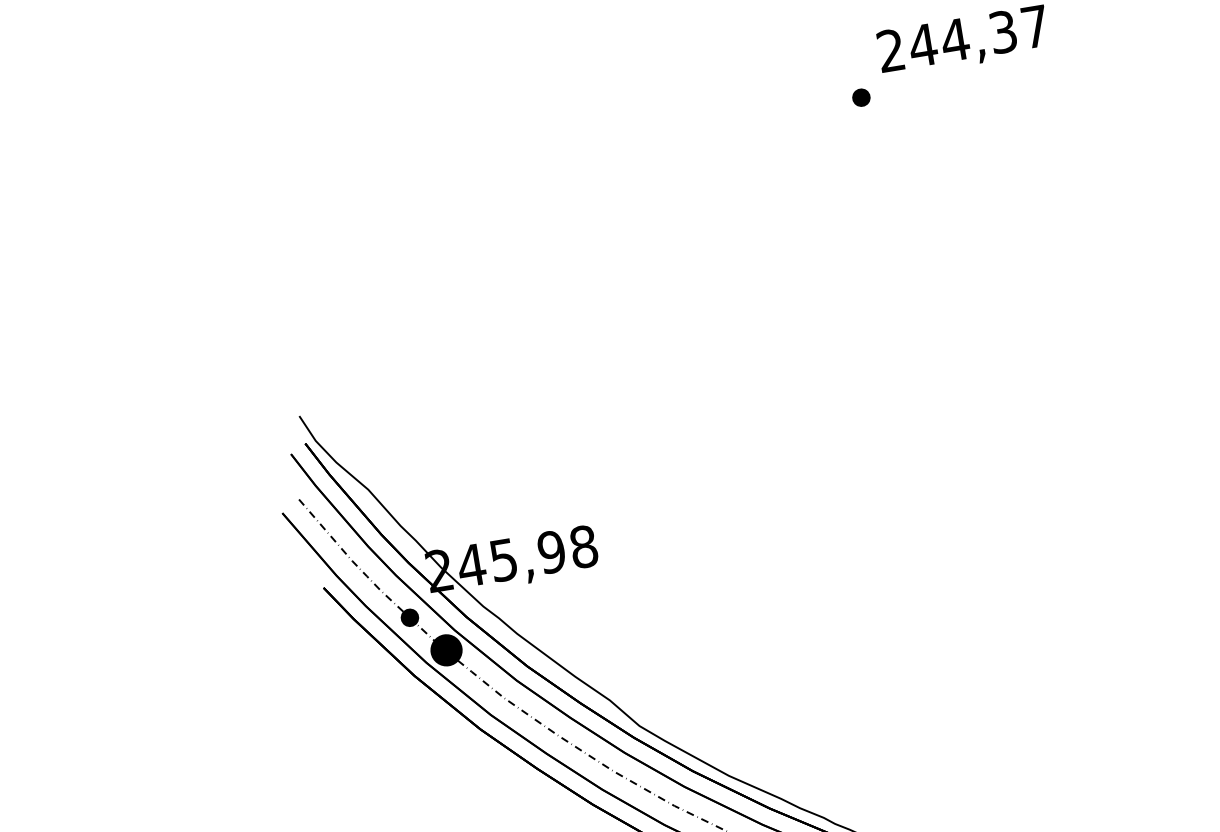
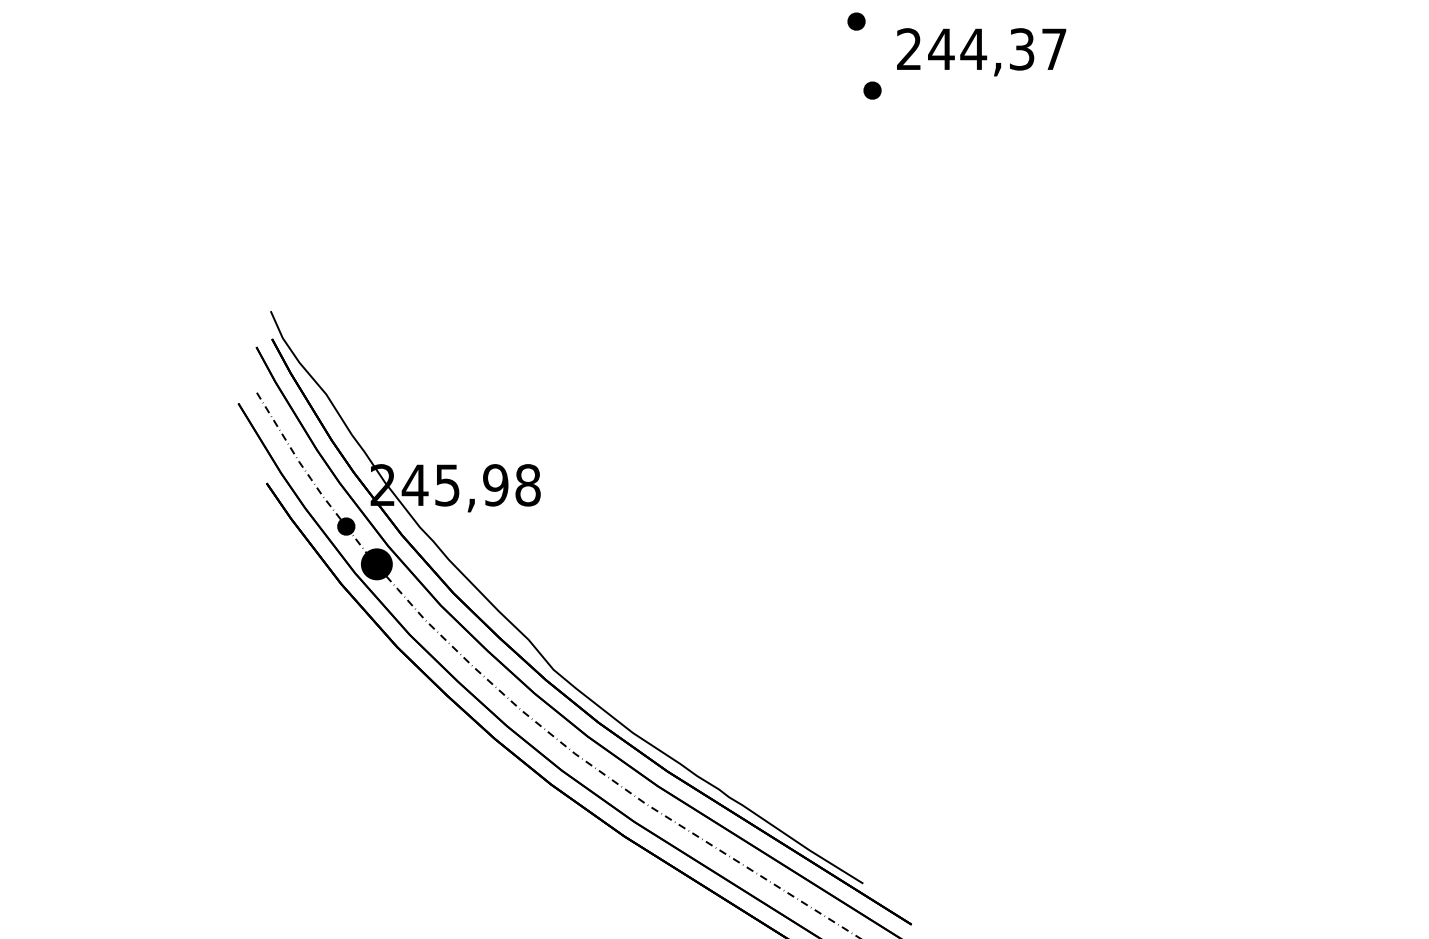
part: (834, 31) -> (856, 21), added

